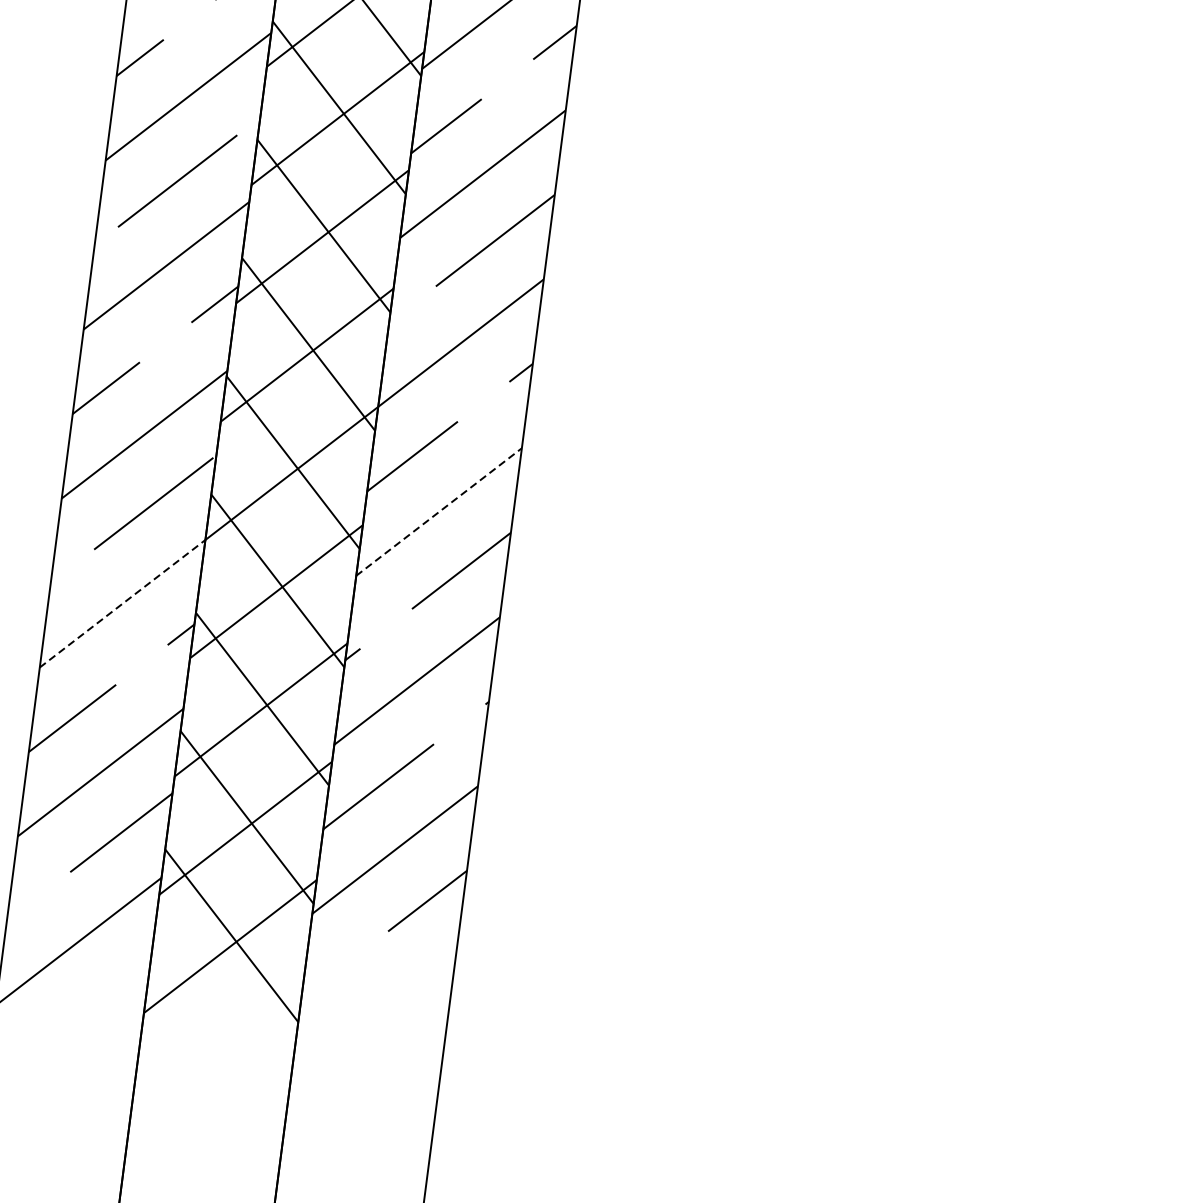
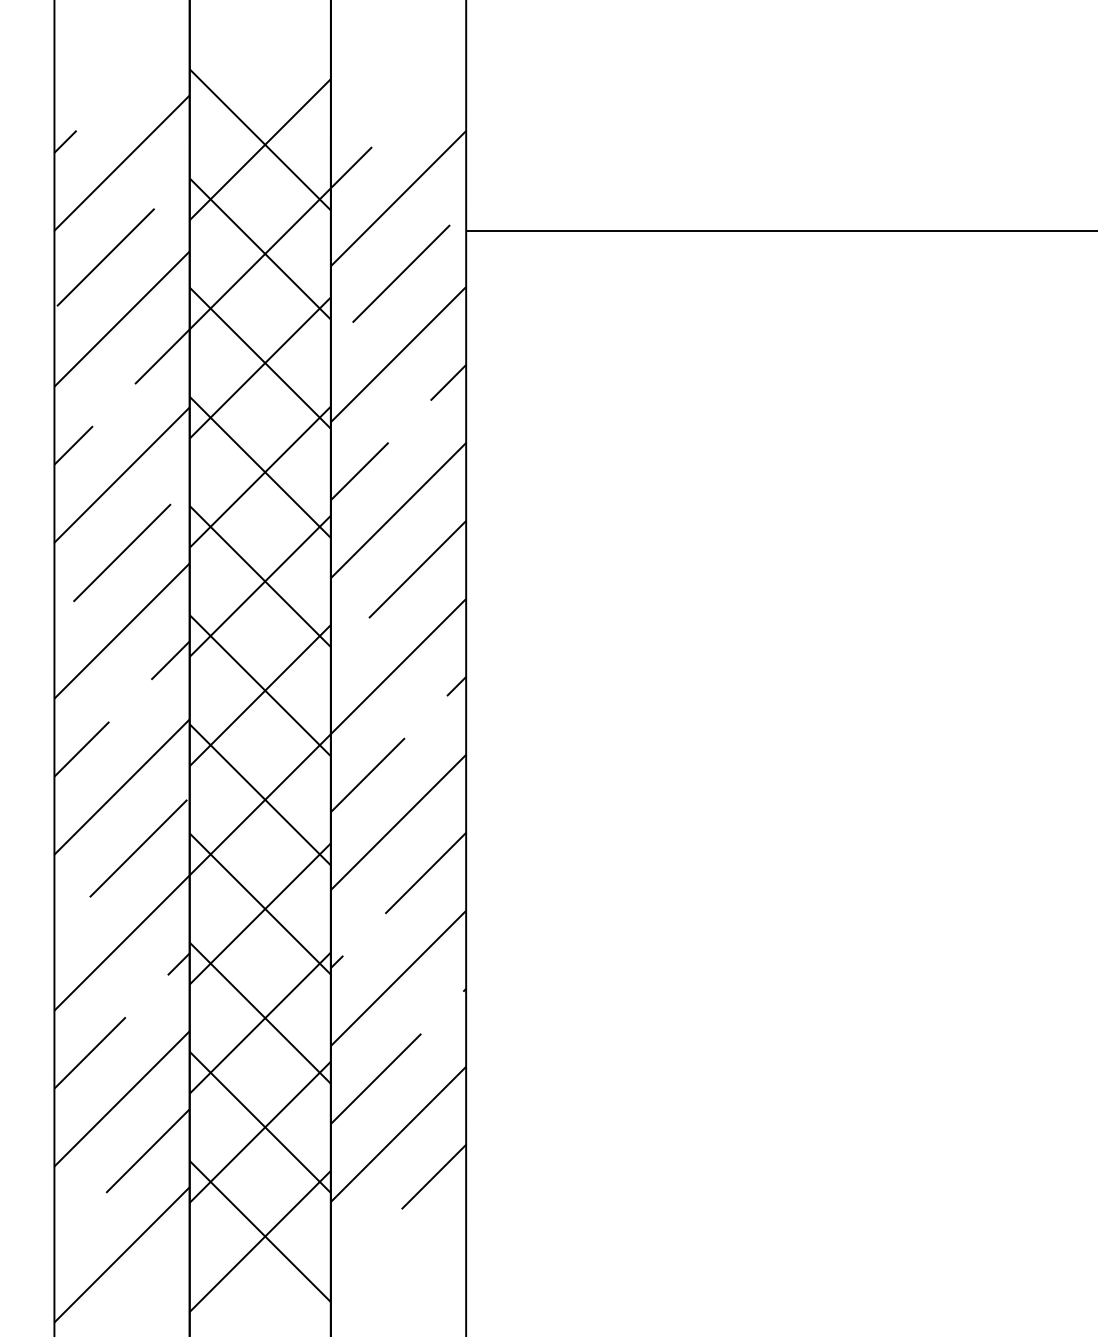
line: (439, 512) -> (398, 822), dashed -> solid
line: (121, 604) -> (121, 943), dashed -> solid

